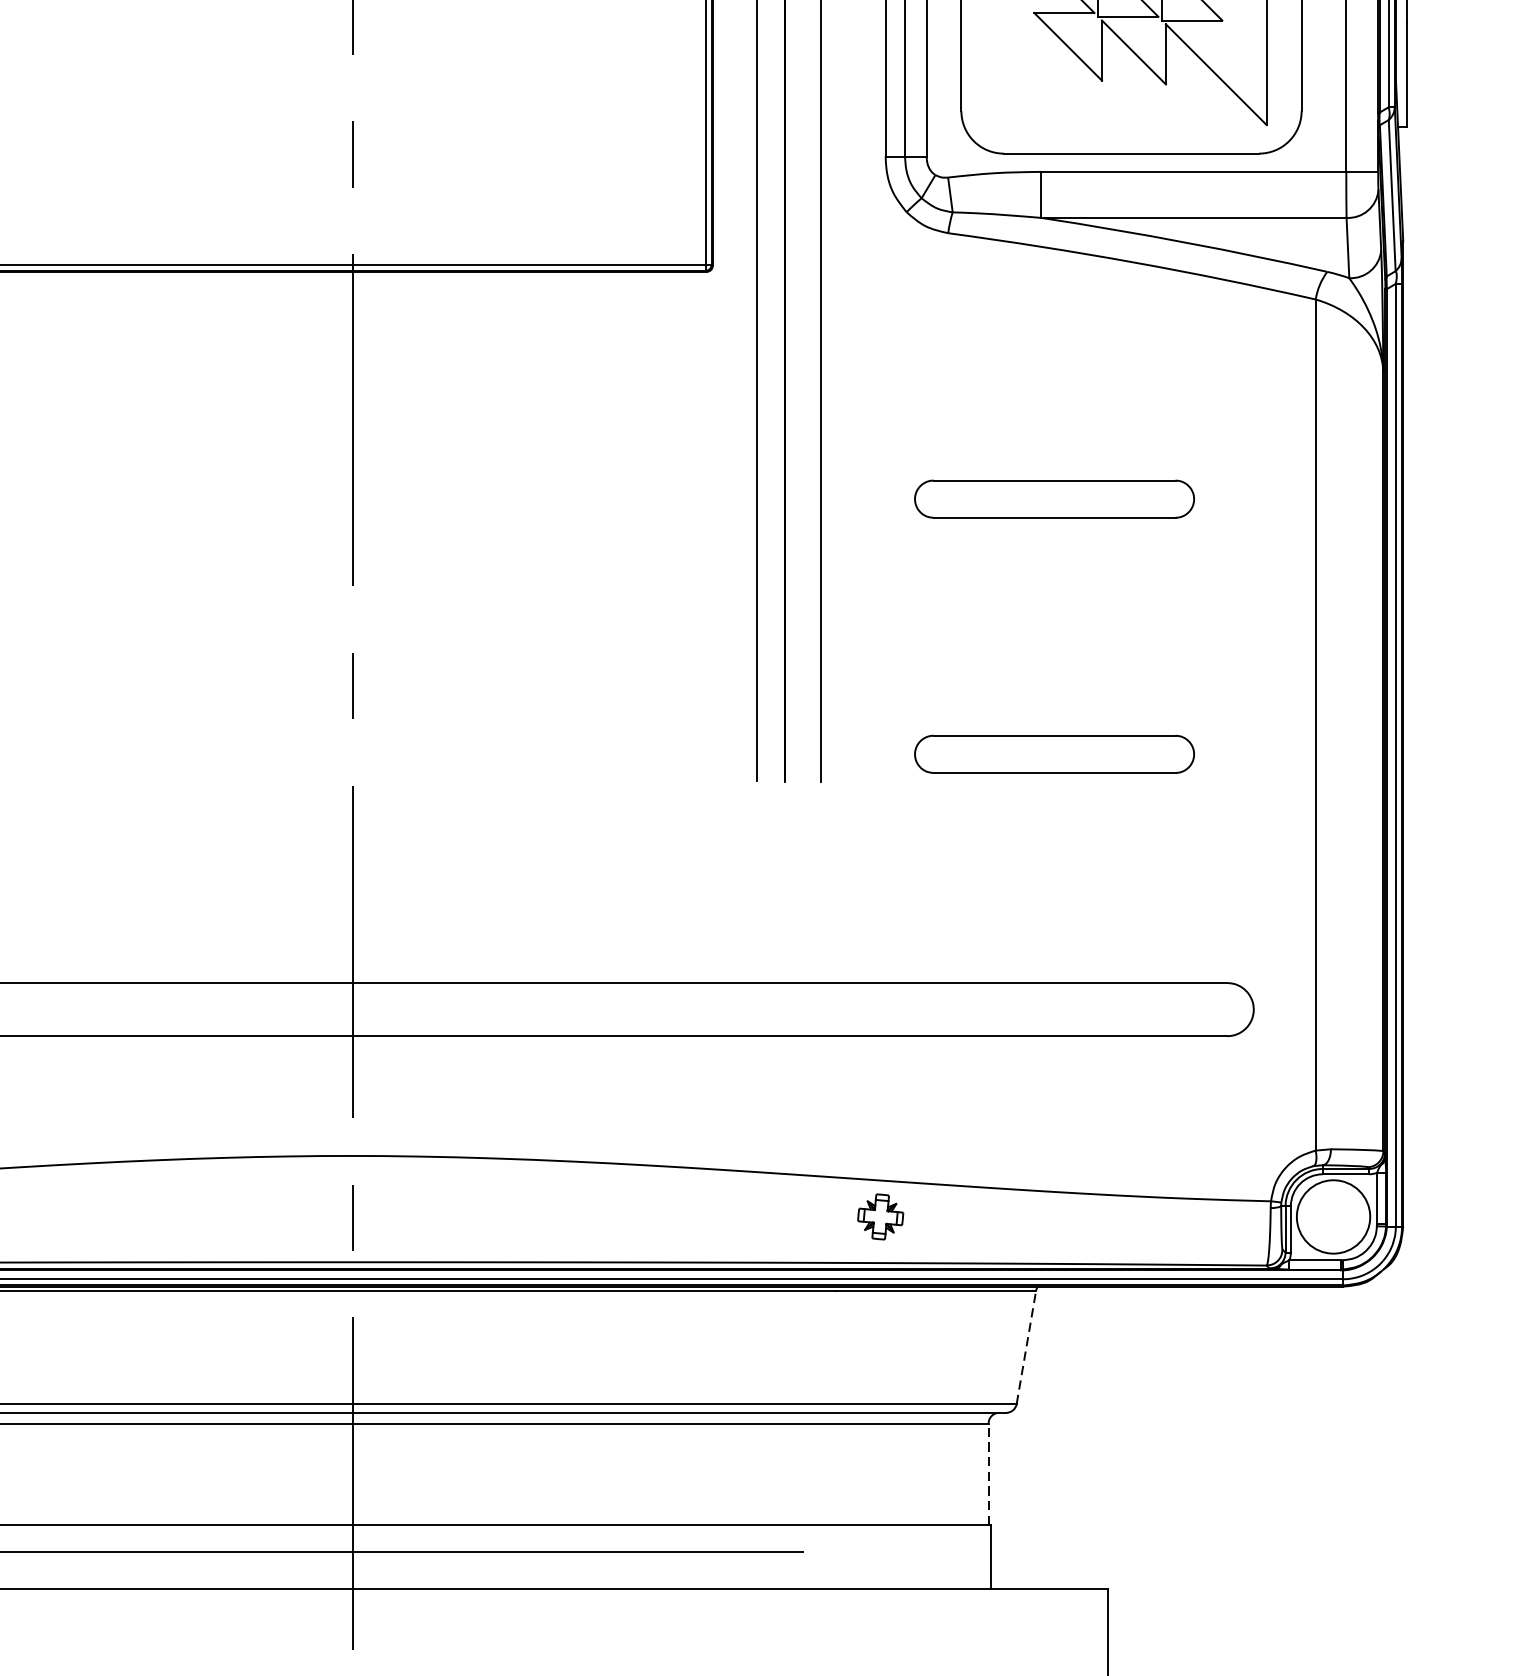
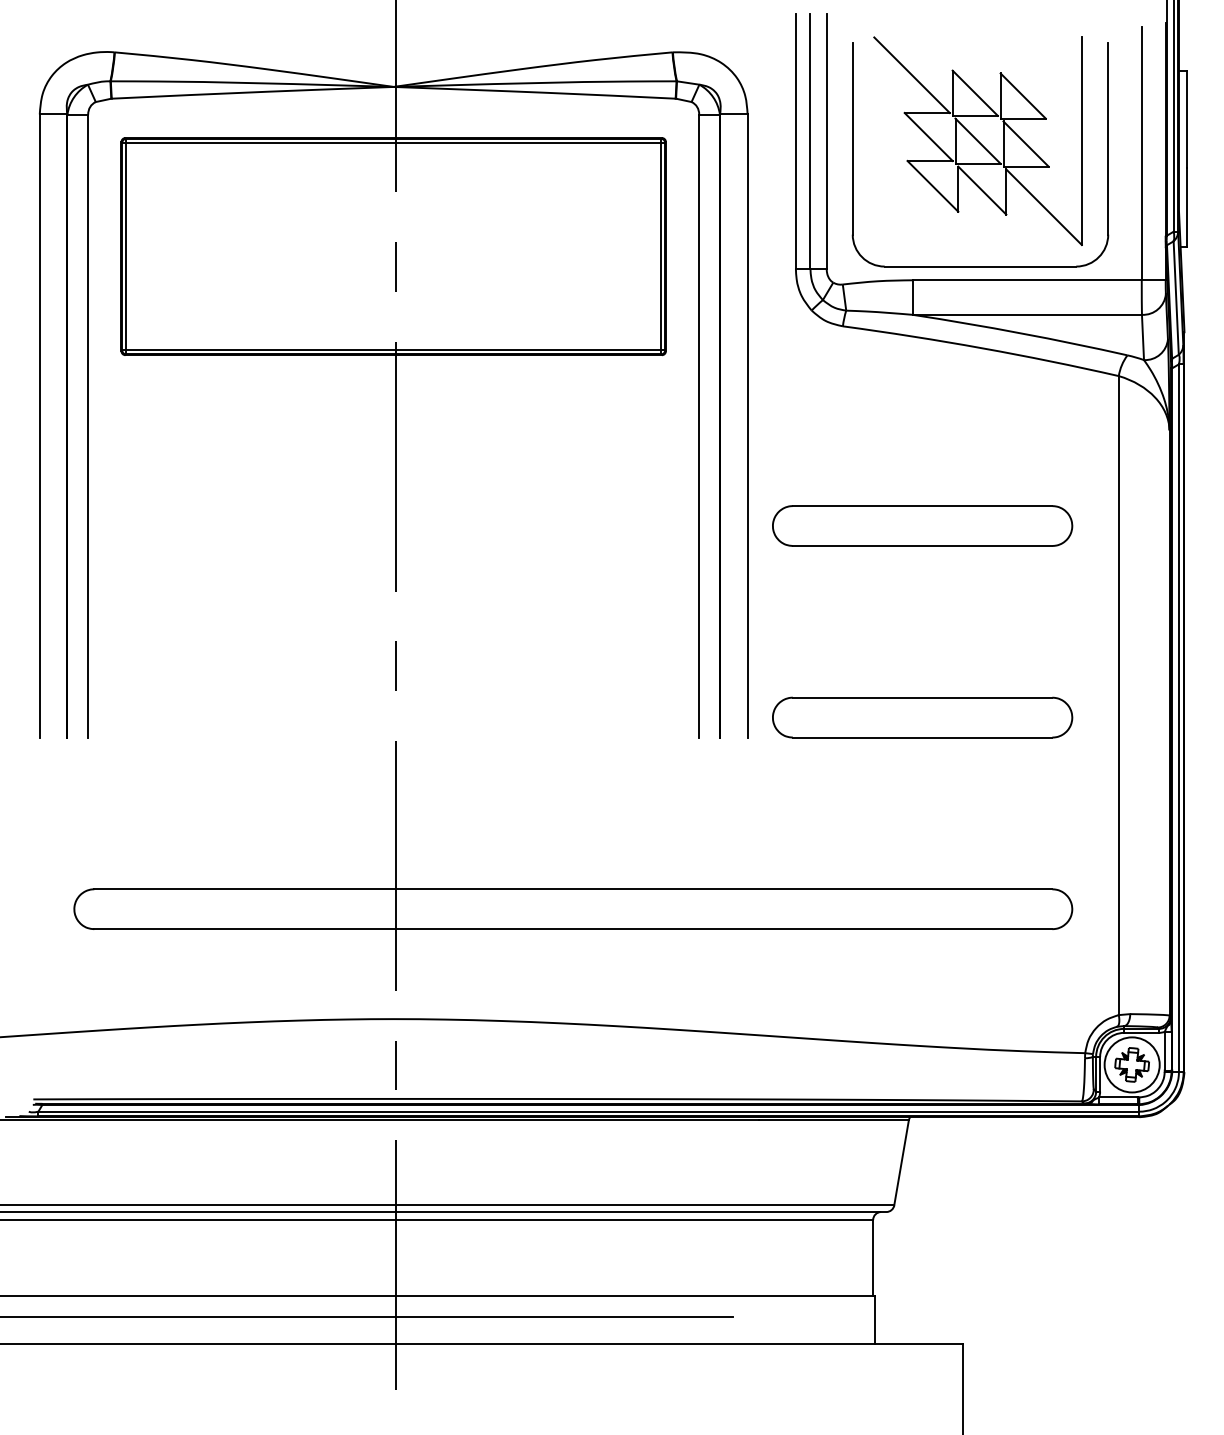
part: (1054, 498) -> (922, 525), size x1.43
part: (1054, 754) -> (922, 717), size x1.43
part: (879, 1216) -> (1131, 1064), moved
line: (1026, 1346) -> (901, 1162), dashed -> solid
line: (989, 1473) -> (873, 1257), dashed -> solid

